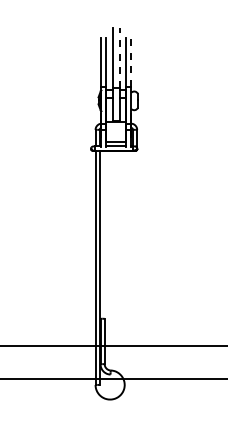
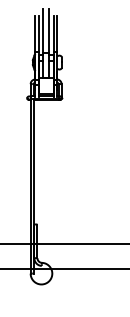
line: (120, 58) -> (49, 31), dashed -> solid
line: (131, 62) -> (57, 34), dashed -> solid

